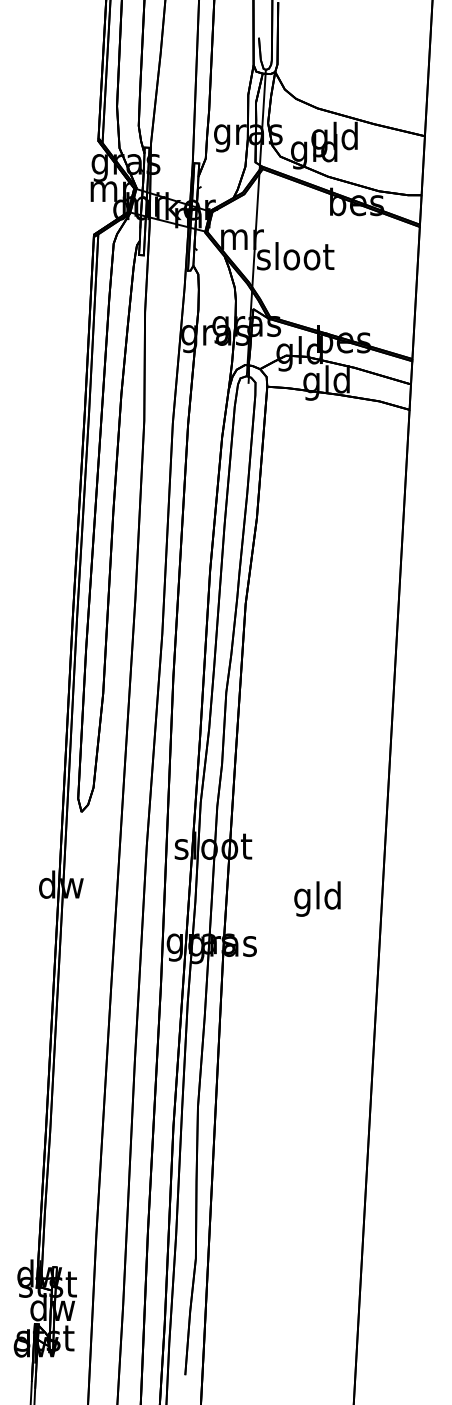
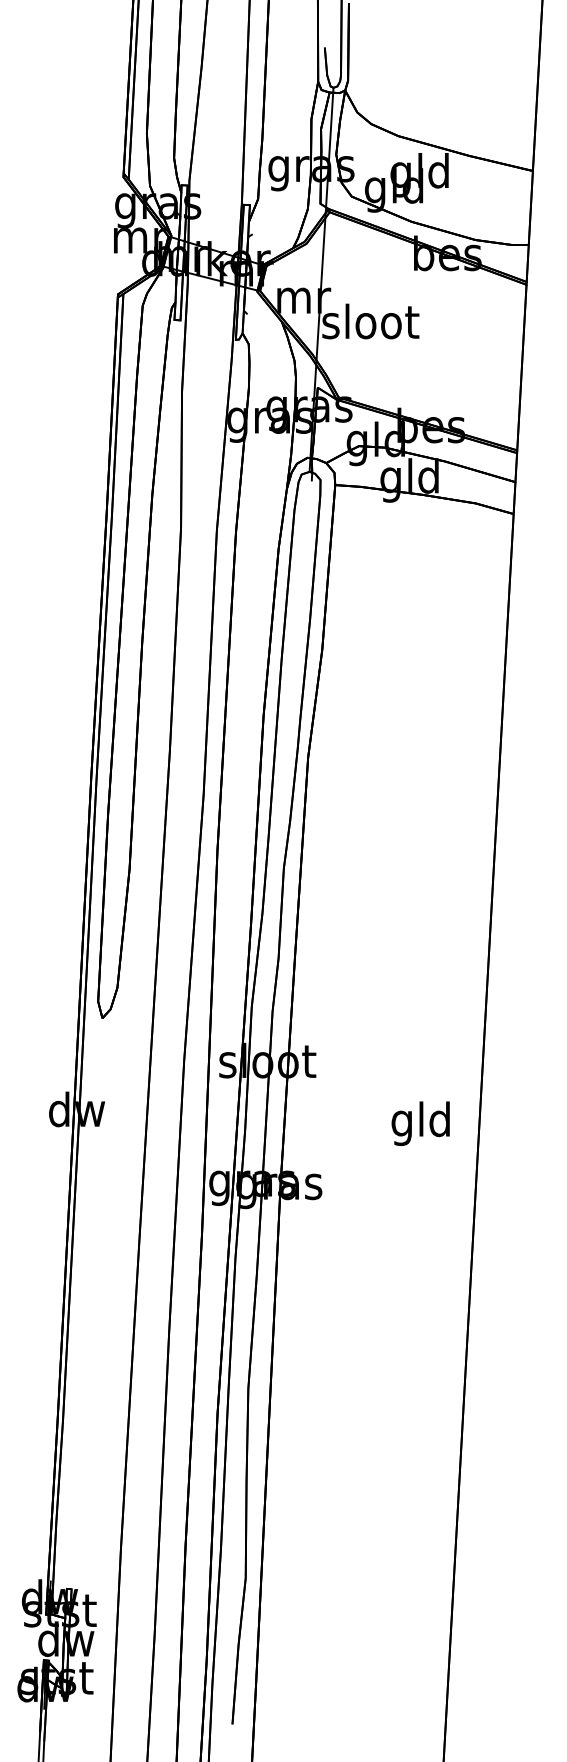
text: (317, 898) -> (420, 1122), moved

